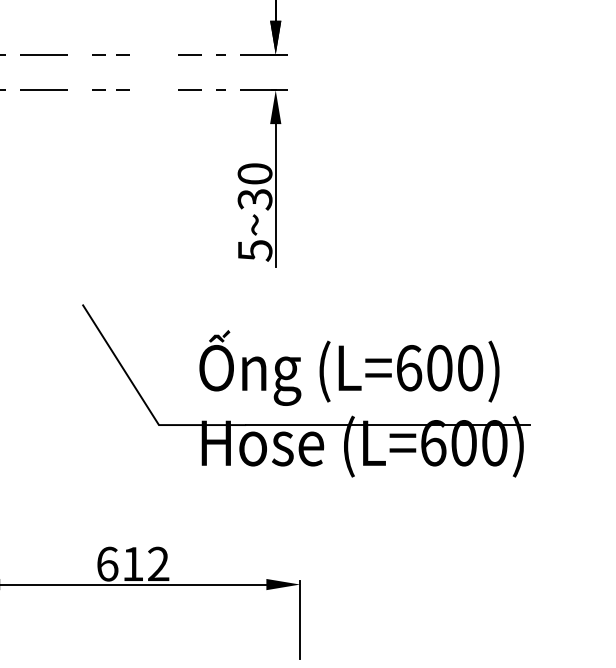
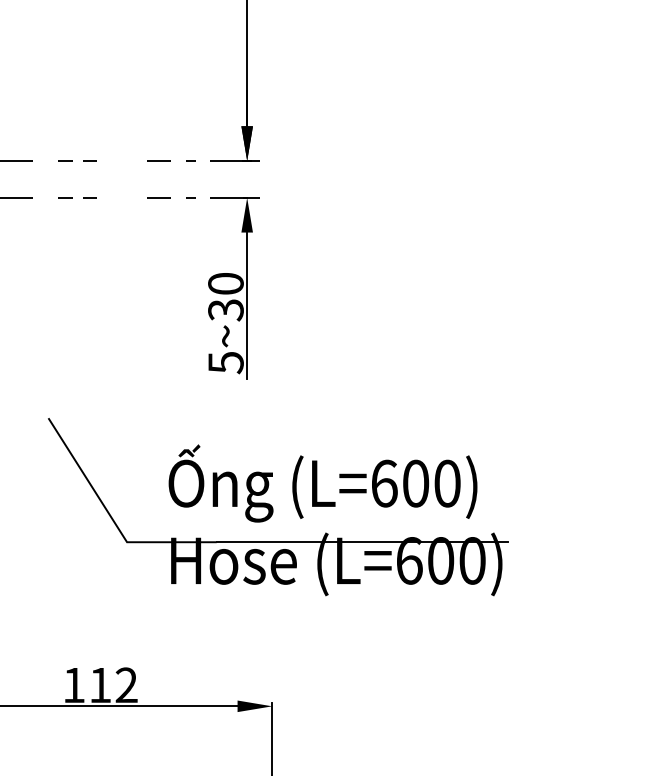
text: (107, 564) -> (74, 685), 612 -> 112

